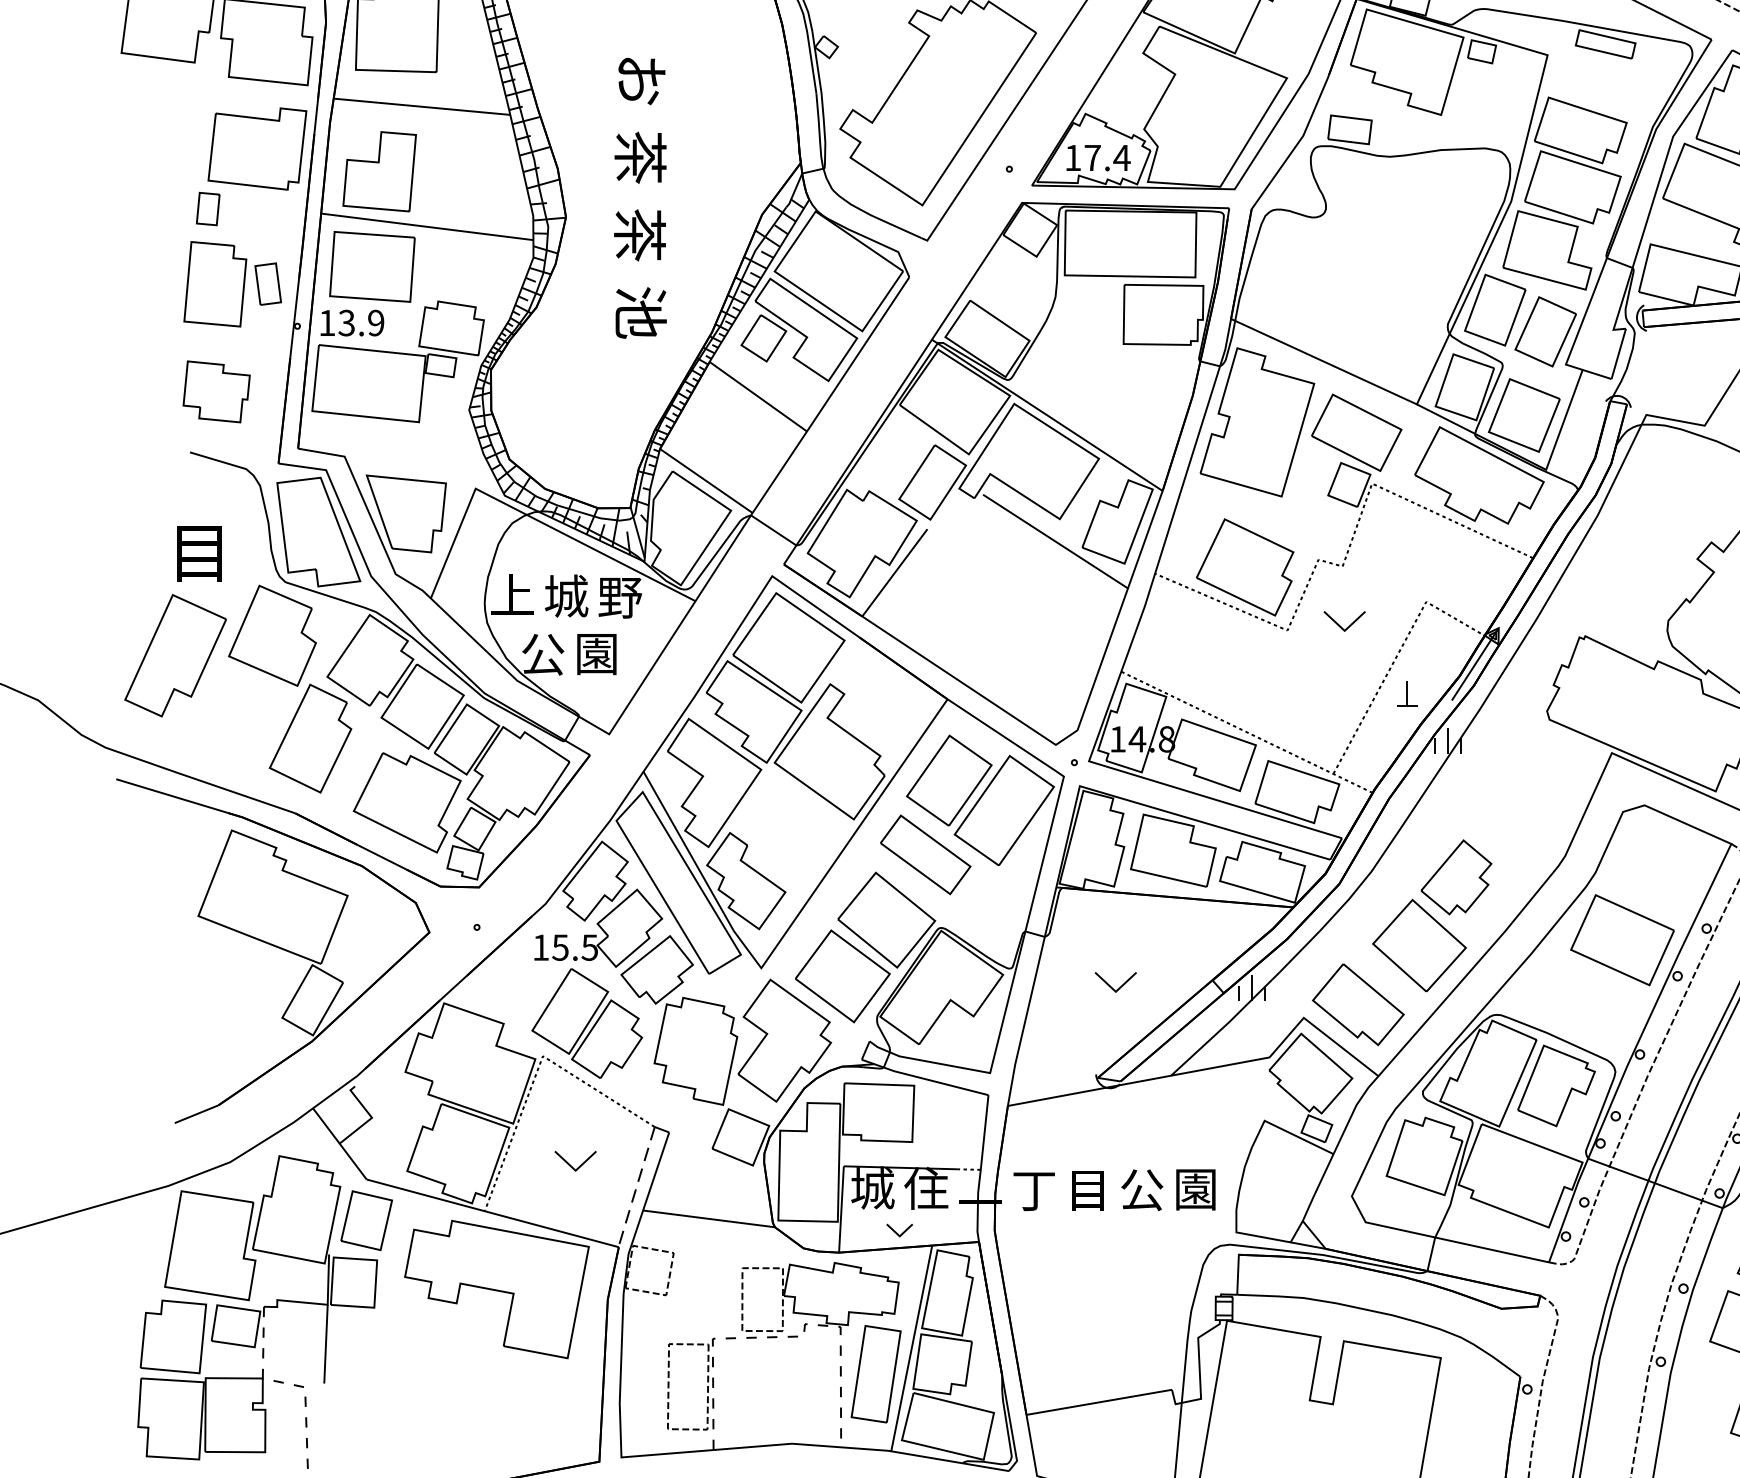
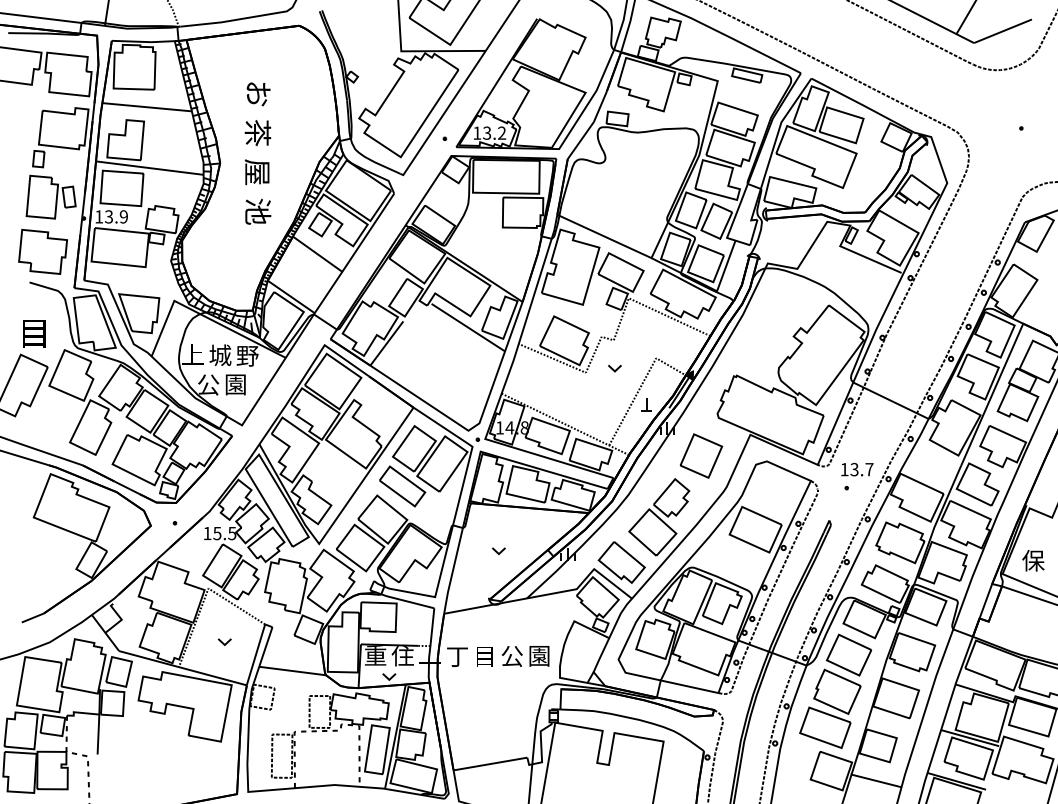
text: (1107, 156) -> (494, 132), 17.4 -> 13.2
text: (639, 235) -> (257, 172), 茶 -> 屋
part: (215, 391) -> (42, 251), size x1.43
part: (1343, 622) -> (614, 368), size x0.62
part: (1515, 793) -> (701, 455), added
part: (1115, 981) -> (498, 550), size x0.62
part: (574, 1162) -> (224, 642), size x0.62
line: (635, 1188) -> (255, 655), dashed -> solid
text: (872, 1188) -> (375, 655), 城 -> 重

